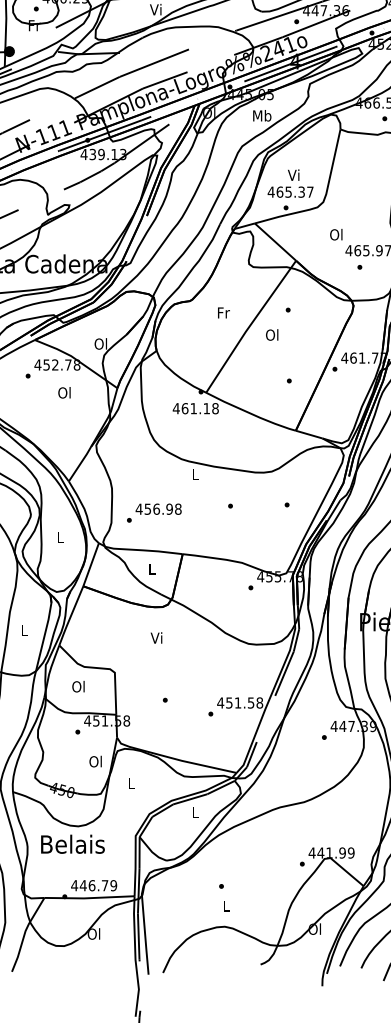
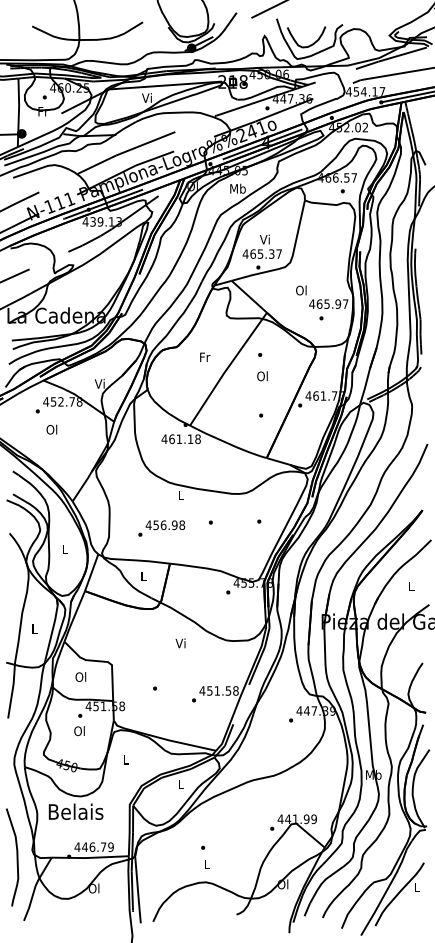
text: (272, 335) -> (262, 376), moved
text: (100, 343) -> (99, 383), Ol -> Vi
text: (64, 392) -> (51, 429), moved
text: (154, 513) -> (161, 528), moved
text: (156, 638) -> (180, 643), moved
text: (95, 760) -> (79, 730), moved

